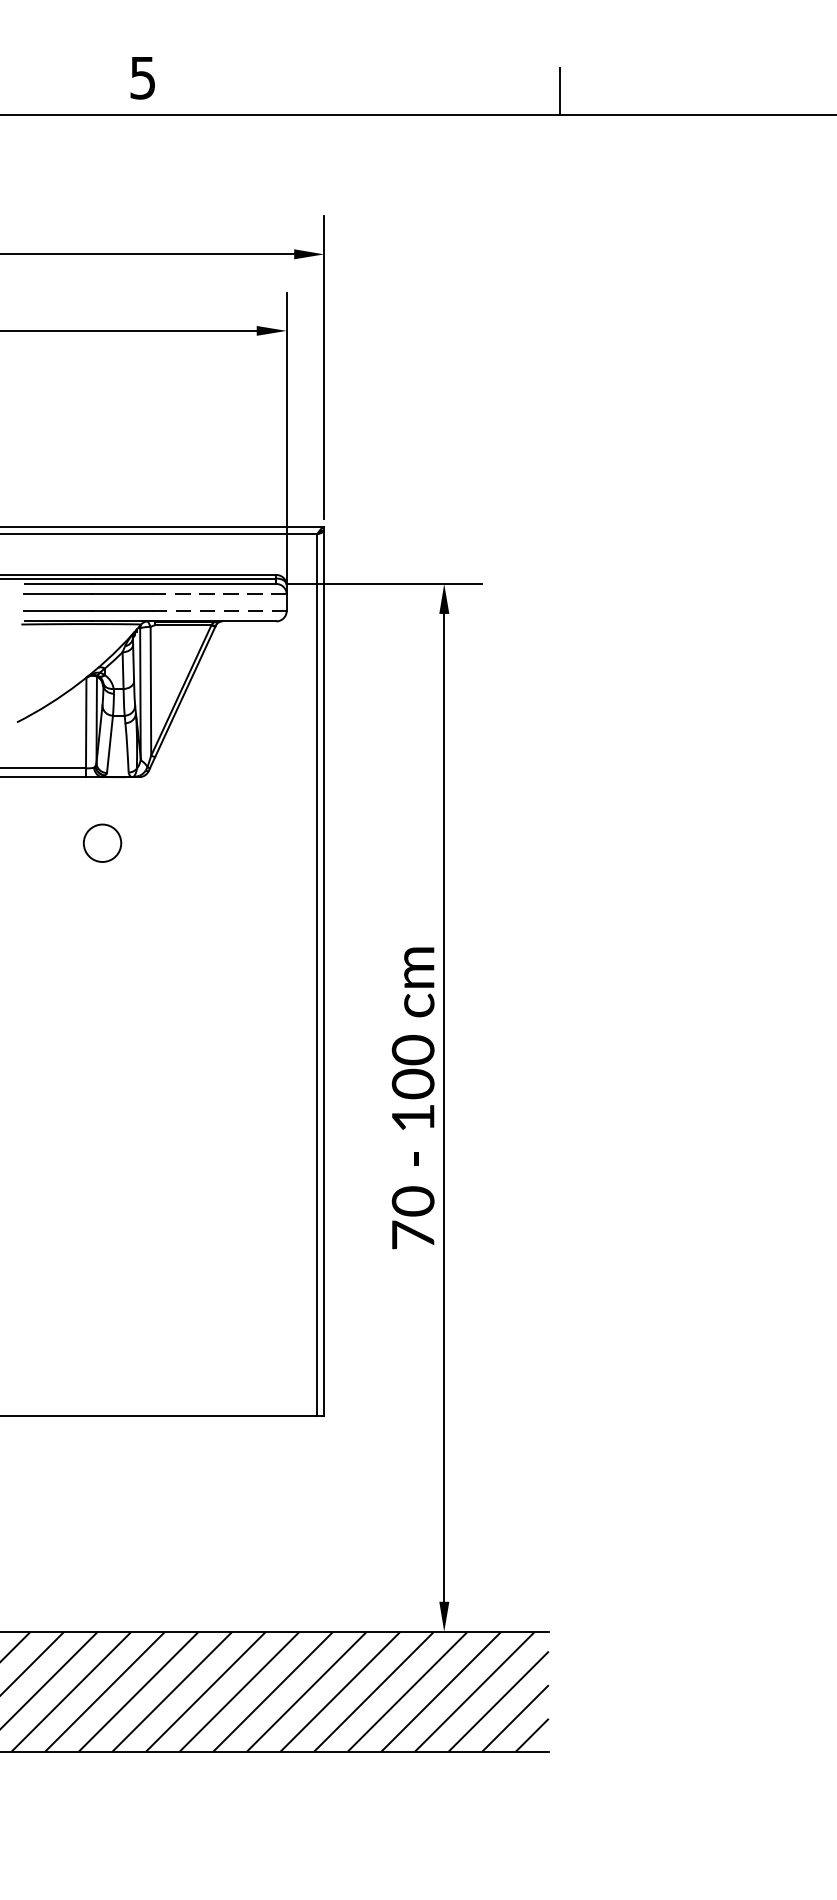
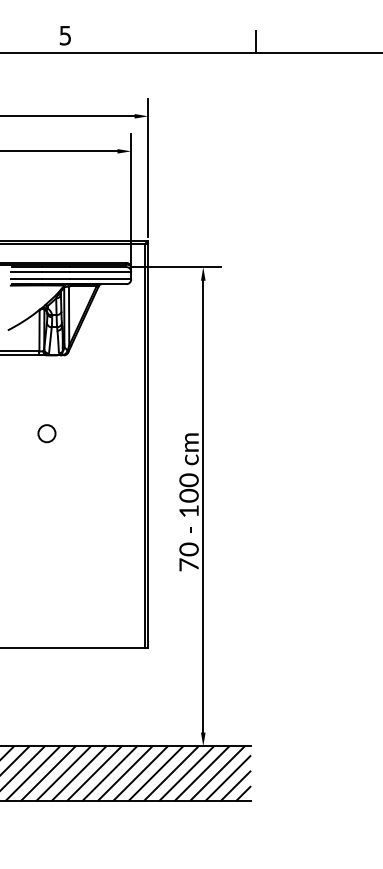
line: (219, 593) -> (100, 271), dashed -> solid
line: (219, 611) -> (100, 279), dashed -> solid
circle: (101, 842) -> (46, 433), moved

